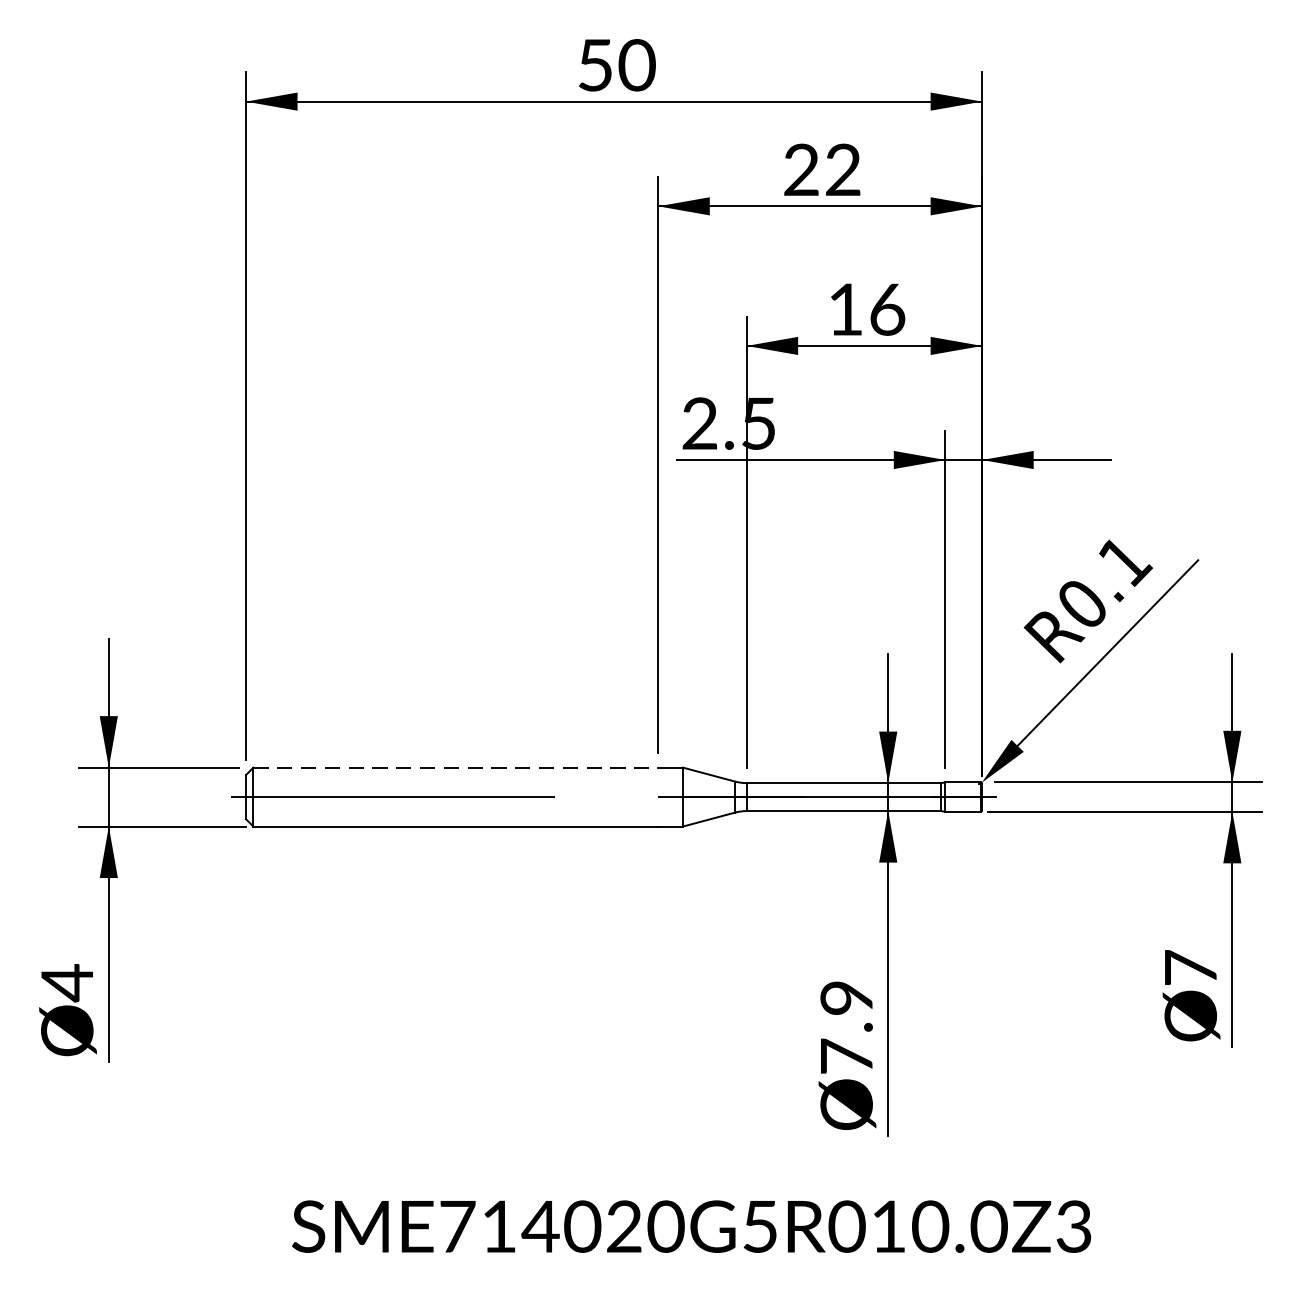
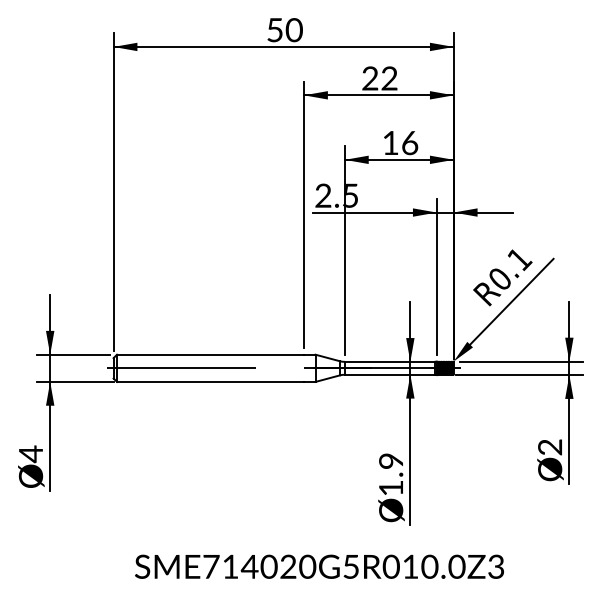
line: (455, 767) -> (210, 354), dashed -> solid
hatch: (962, 797) -> (444, 368), added
text: (1189, 968) -> (549, 447), 7 -> 2
text: (845, 1057) -> (390, 488), 7.9 -> 1.9

